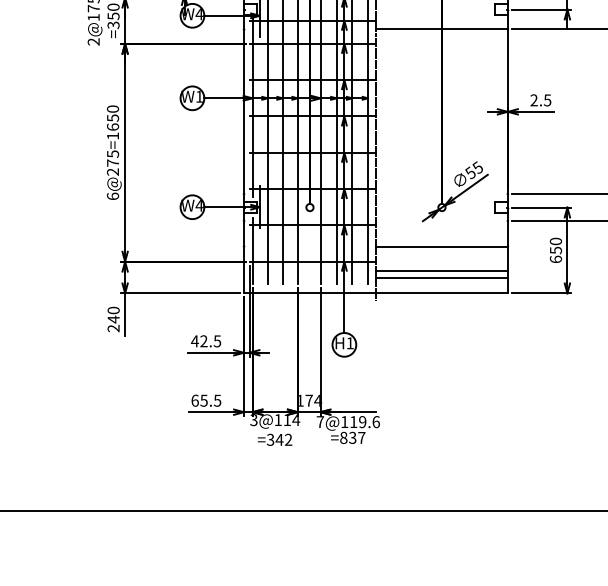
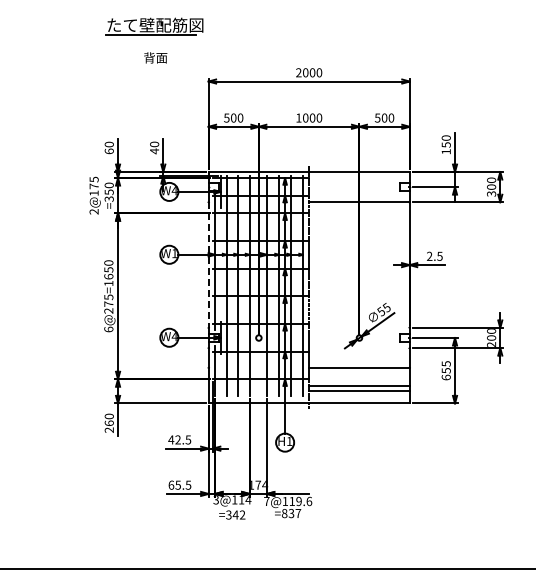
line: (243, 112) -> (208, 265), solid -> dashed
text: (554, 240) -> (445, 363), 650 -> 655
text: (112, 319) -> (108, 423), 240 -> 260

